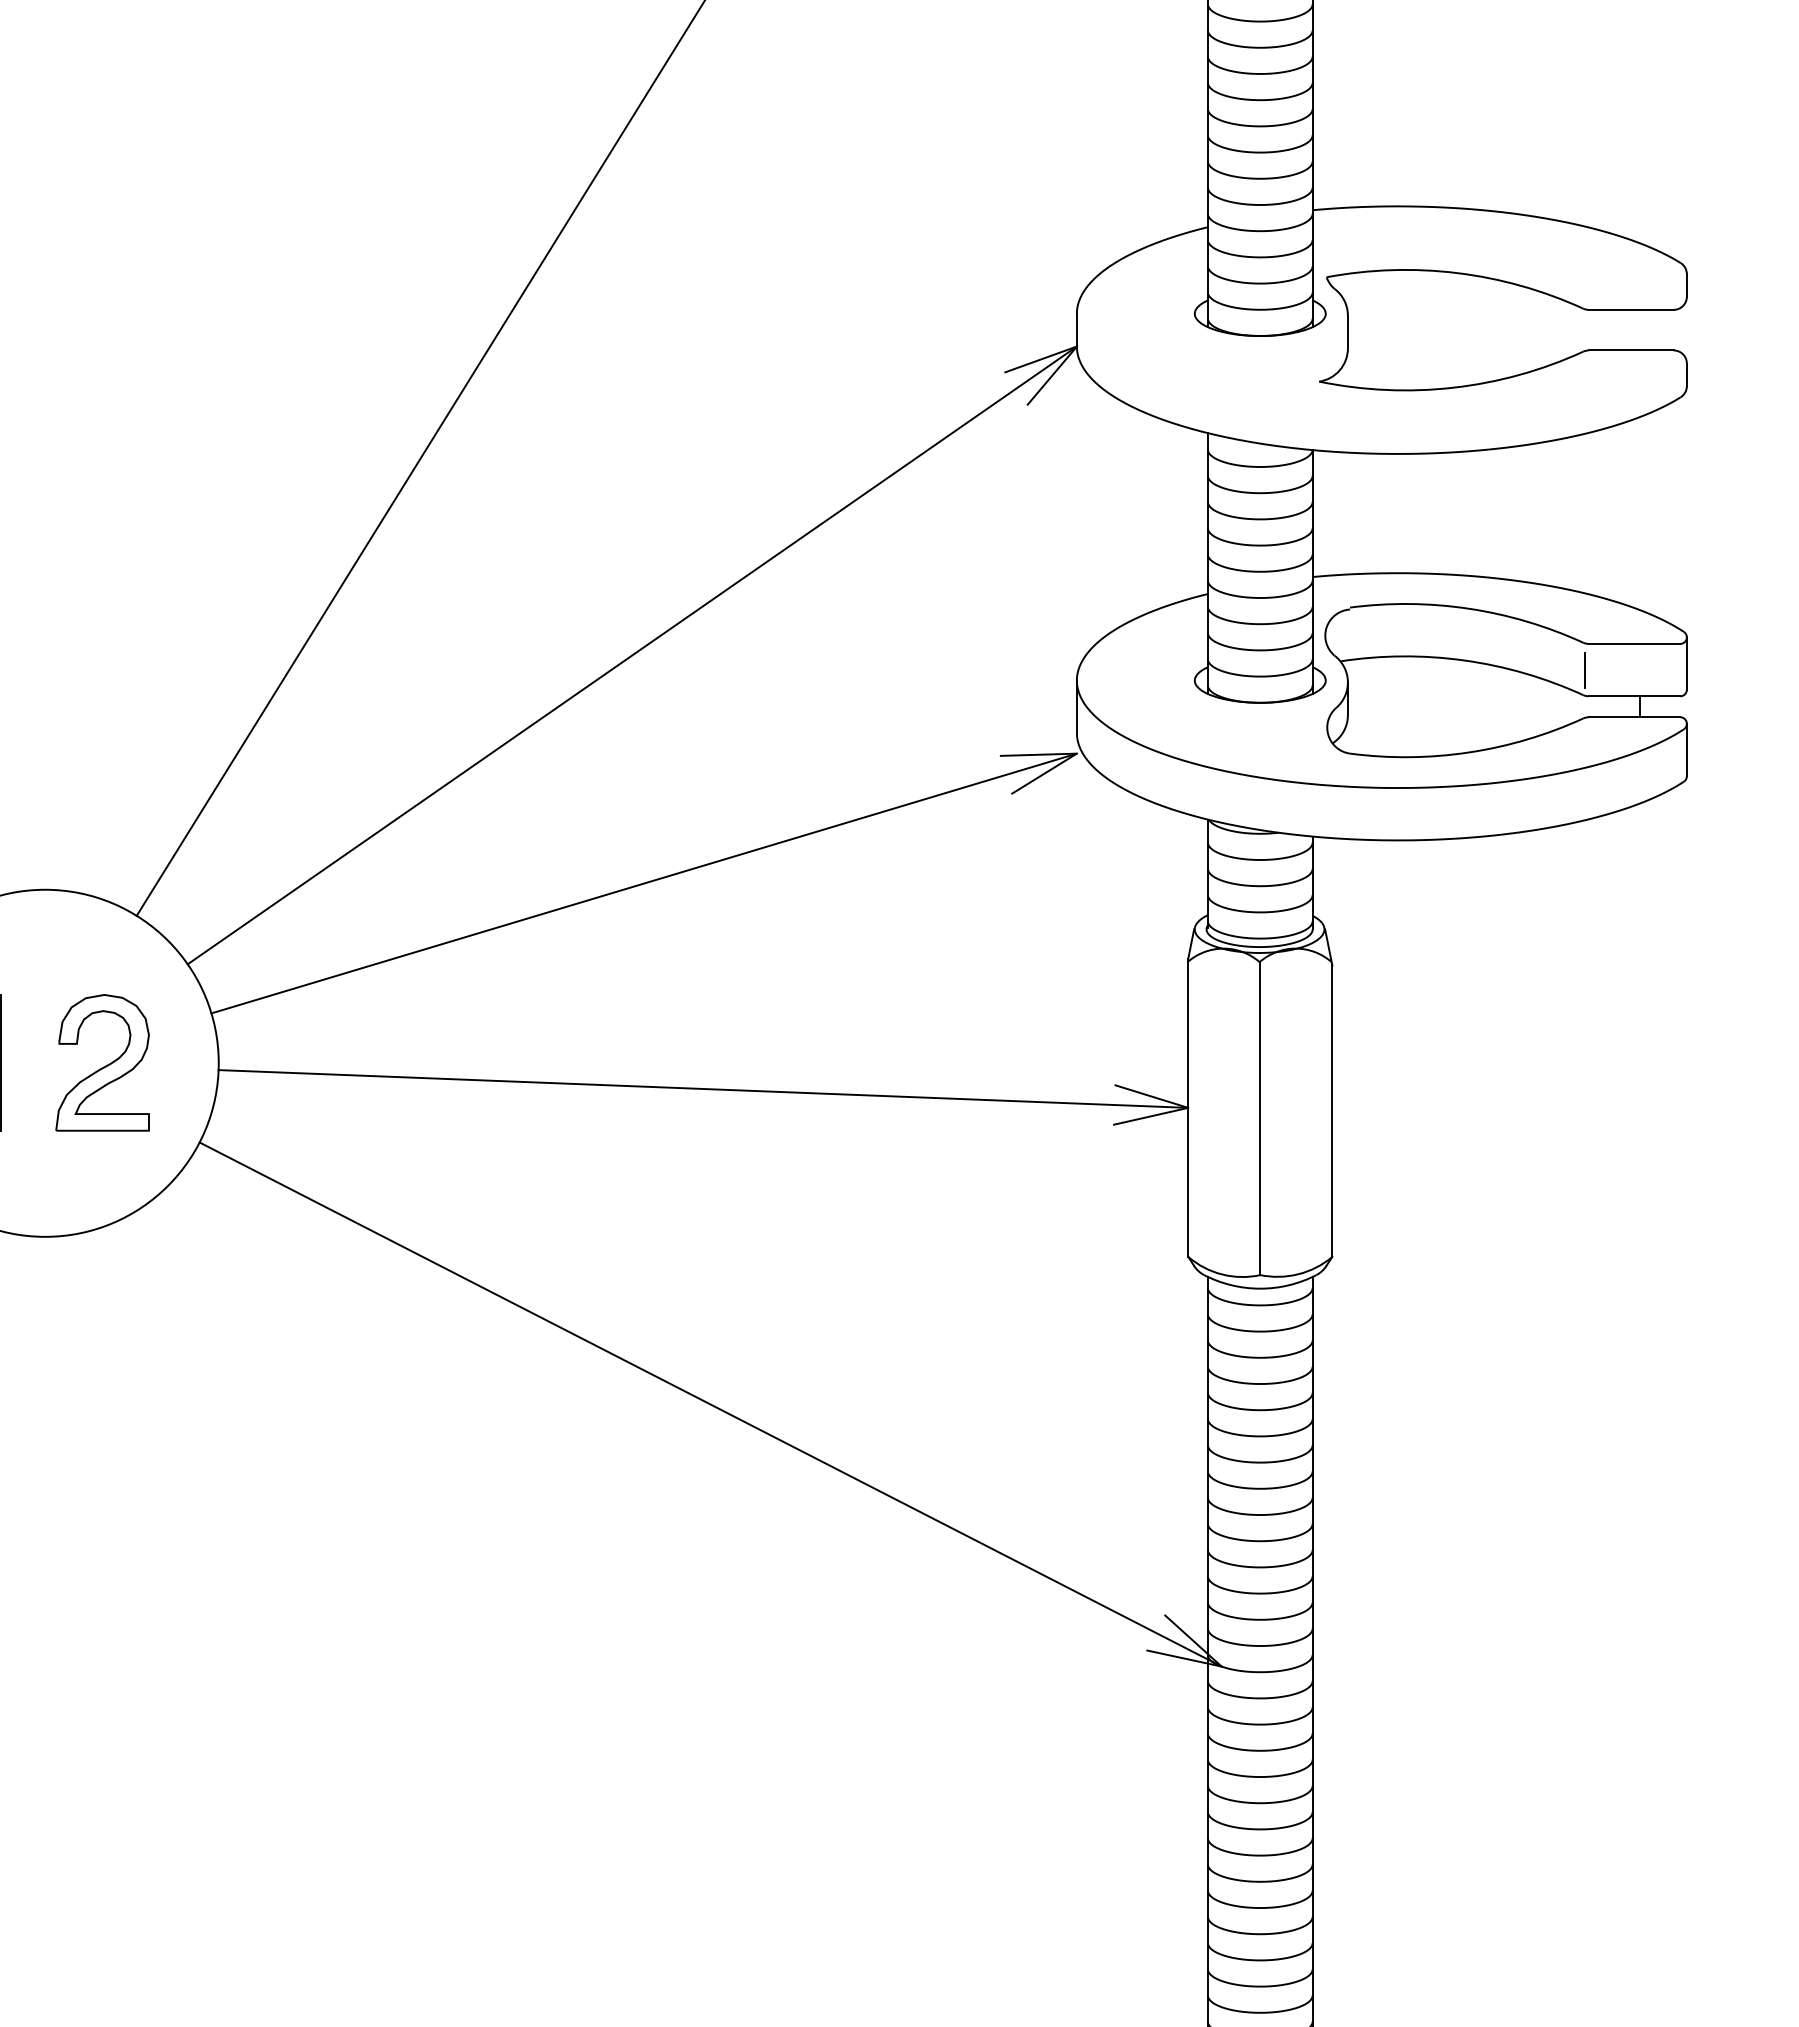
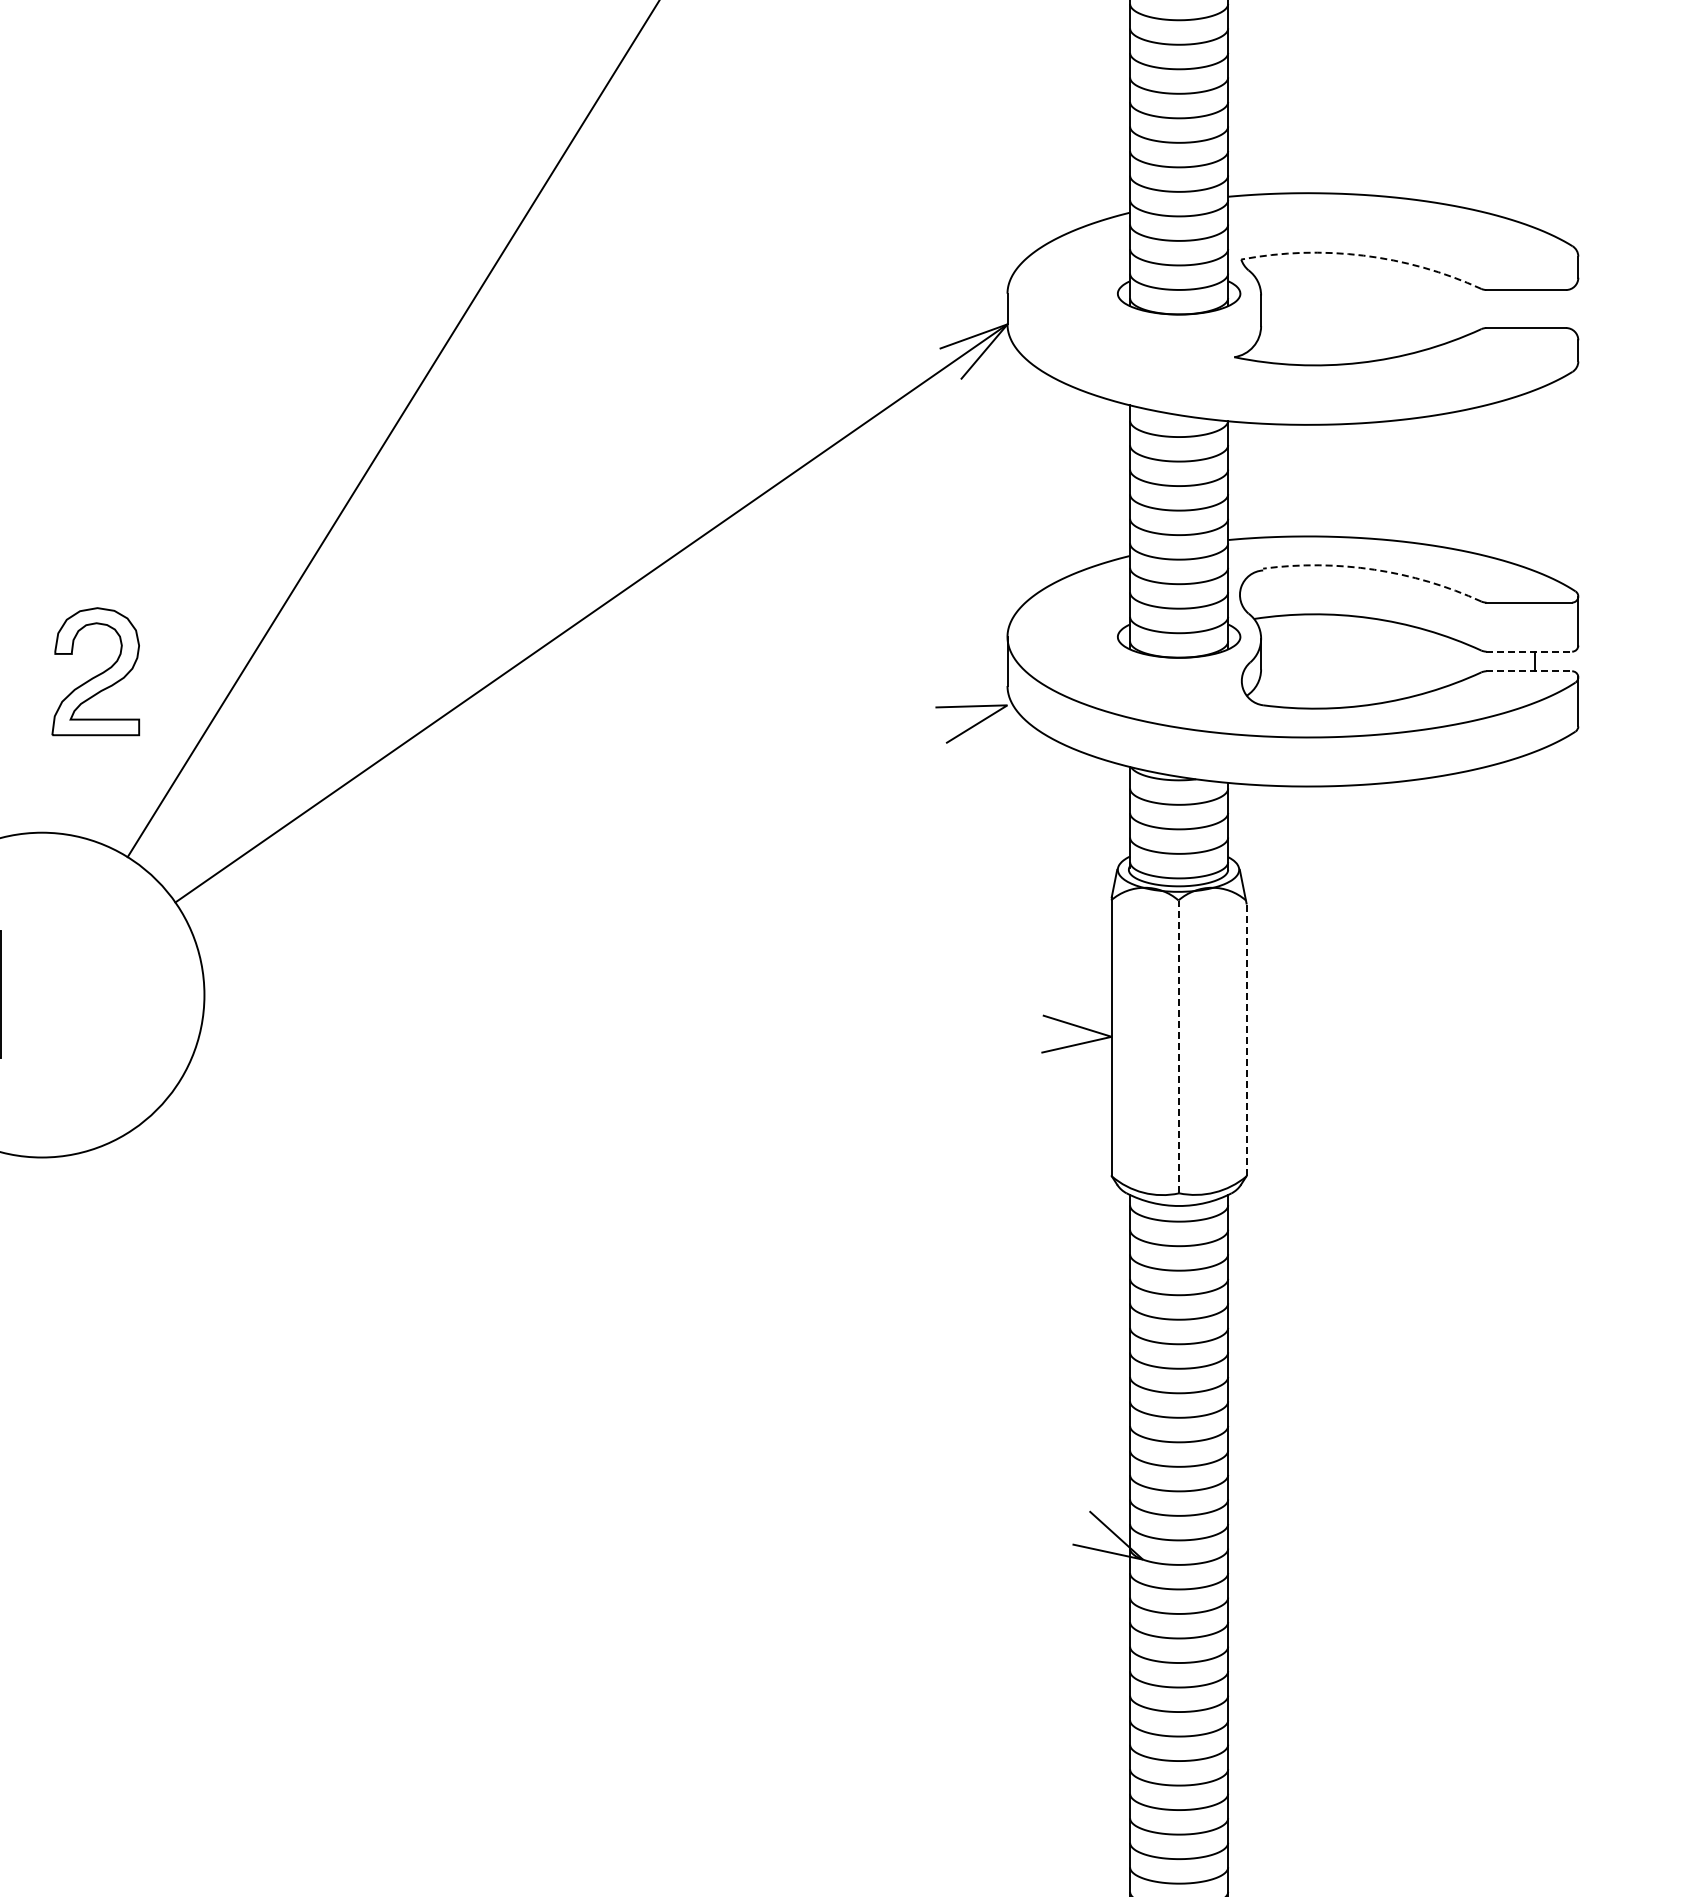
arc: (1457, 272) -> (1363, 255), solid -> dashed
arc: (1469, 608) -> (1374, 569), solid -> dashed
line: (1585, 669) -> (1483, 626), removed
line: (1634, 696) -> (1529, 651), solid -> dashed
line: (1634, 717) -> (1529, 671), solid -> dashed
line: (644, 883) -> (602, 826), removed
part: (102, 1062) -> (95, 671), moved
line: (702, 1088) -> (657, 1018), removed
line: (1332, 1110) -> (1246, 1039), solid -> dashed
line: (1260, 1118) -> (1179, 1046), solid -> dashed
line: (710, 1404) -> (664, 1314), removed

